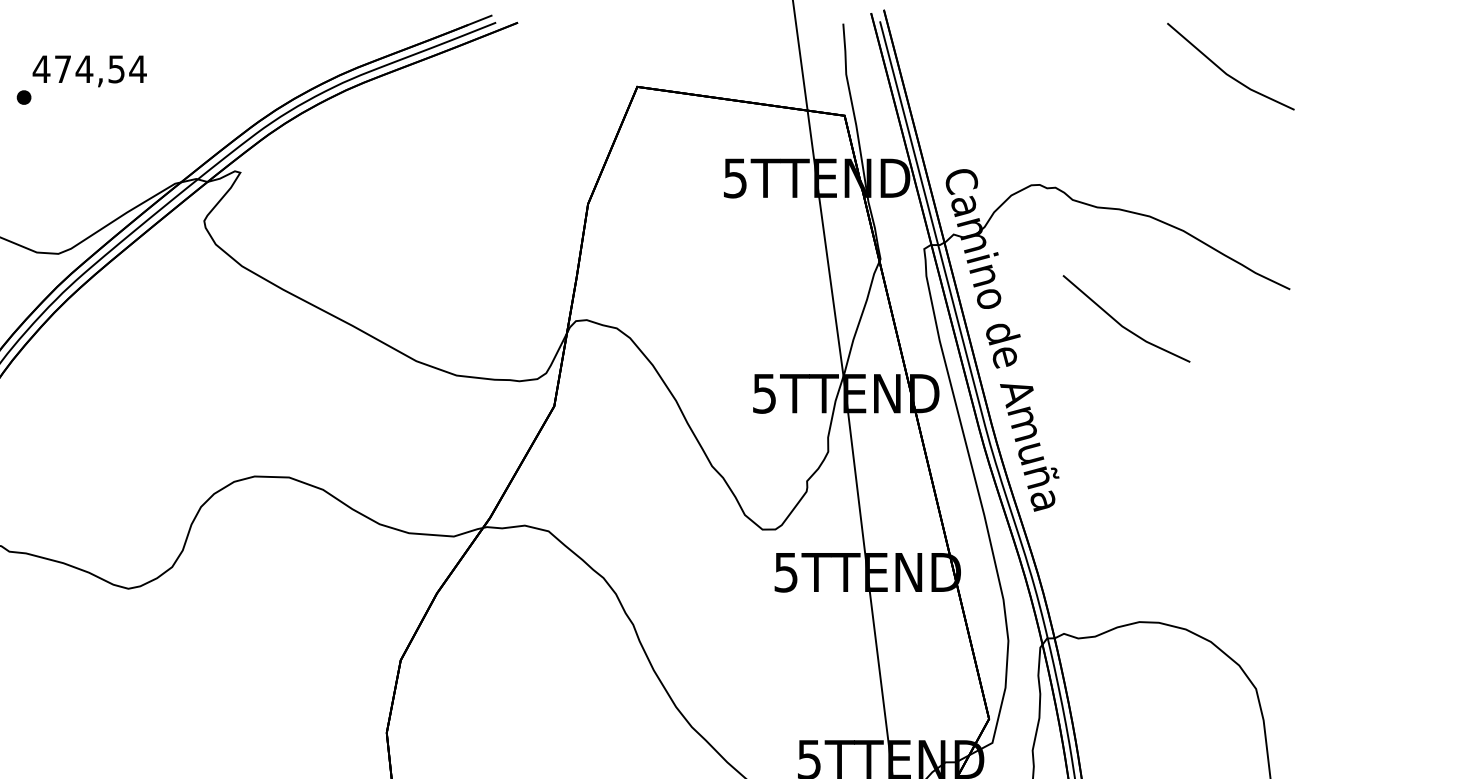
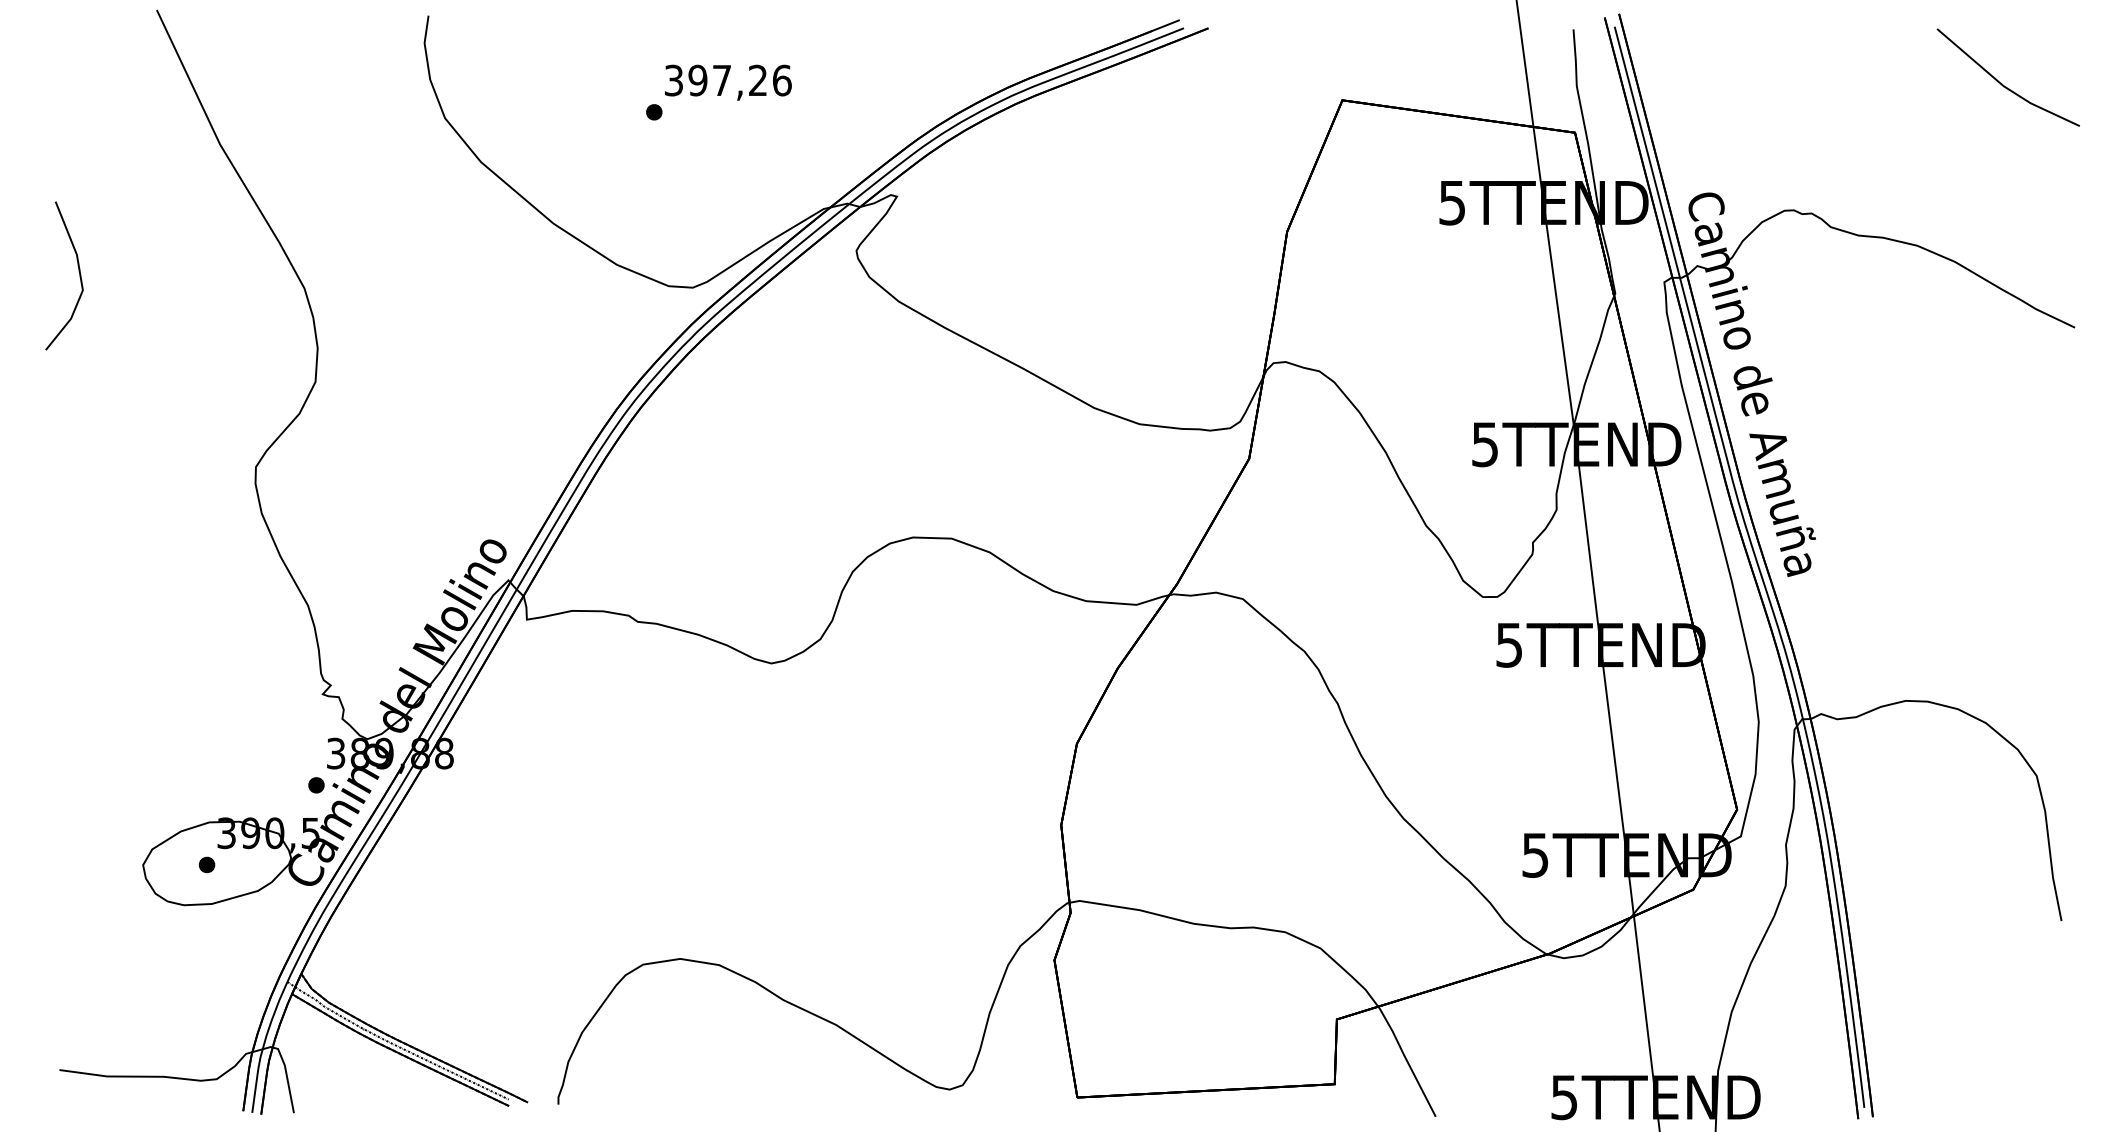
text: (89, 69) -> (727, 80), 474,54 -> 397,26
line: (1121, 324) -> (1885, 366), removed

